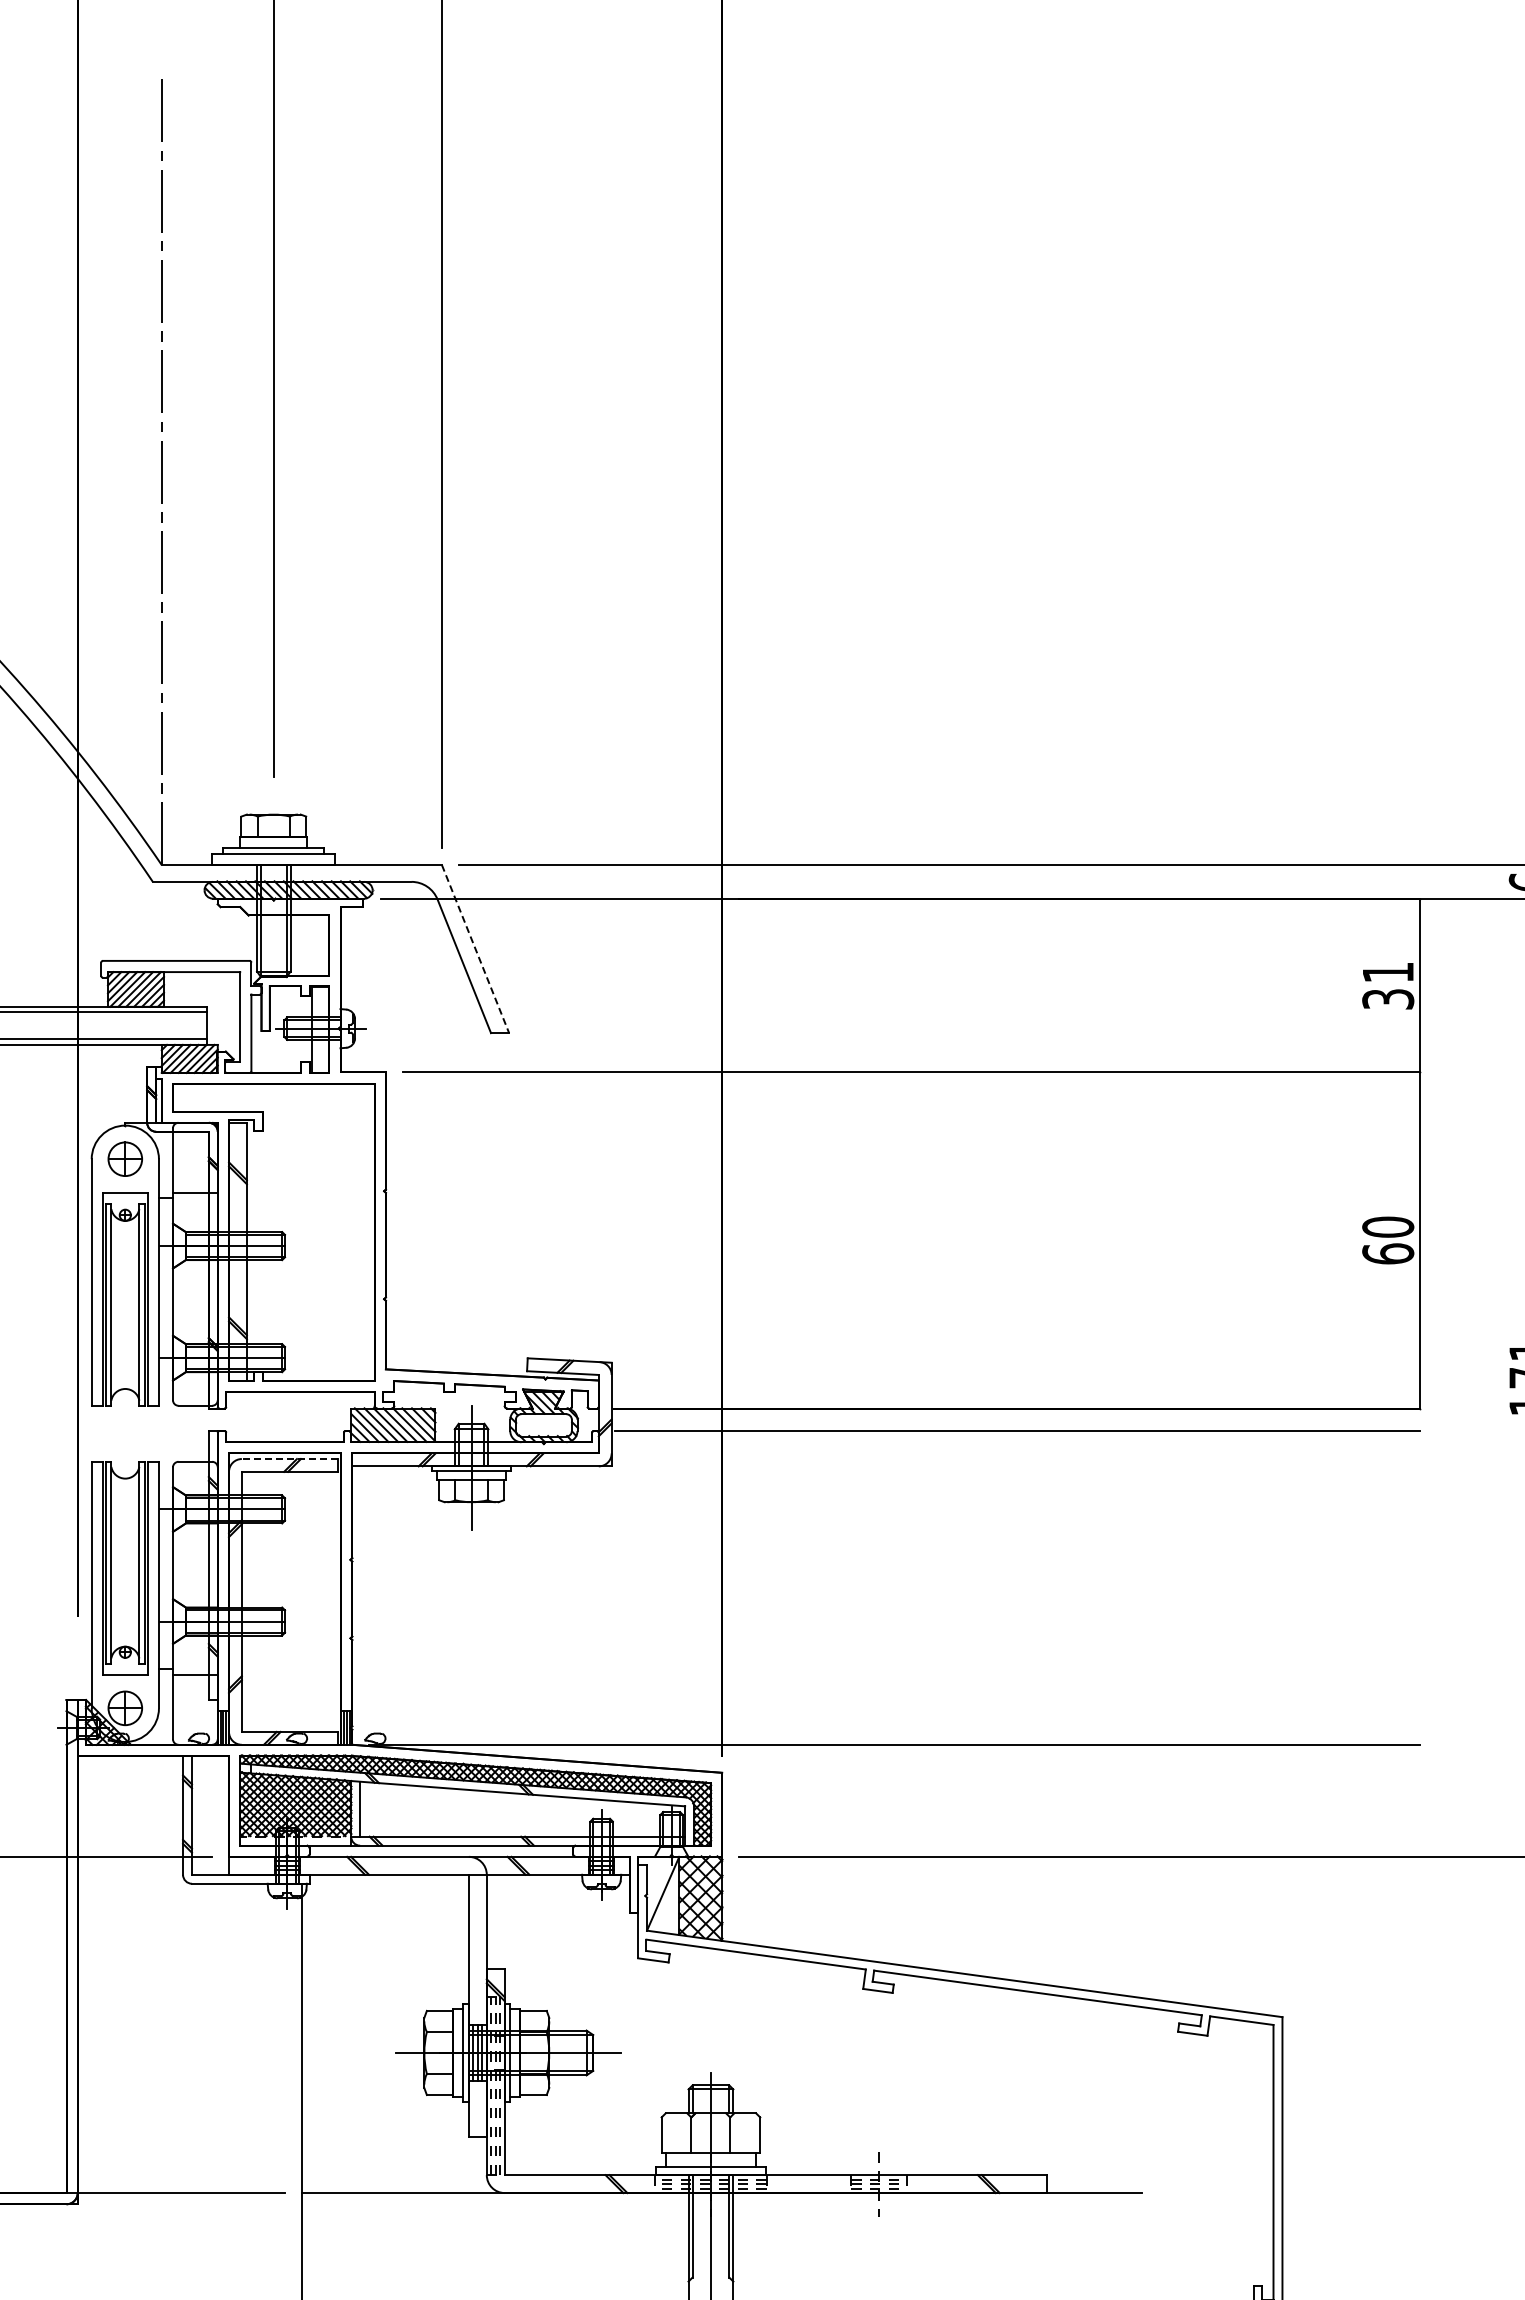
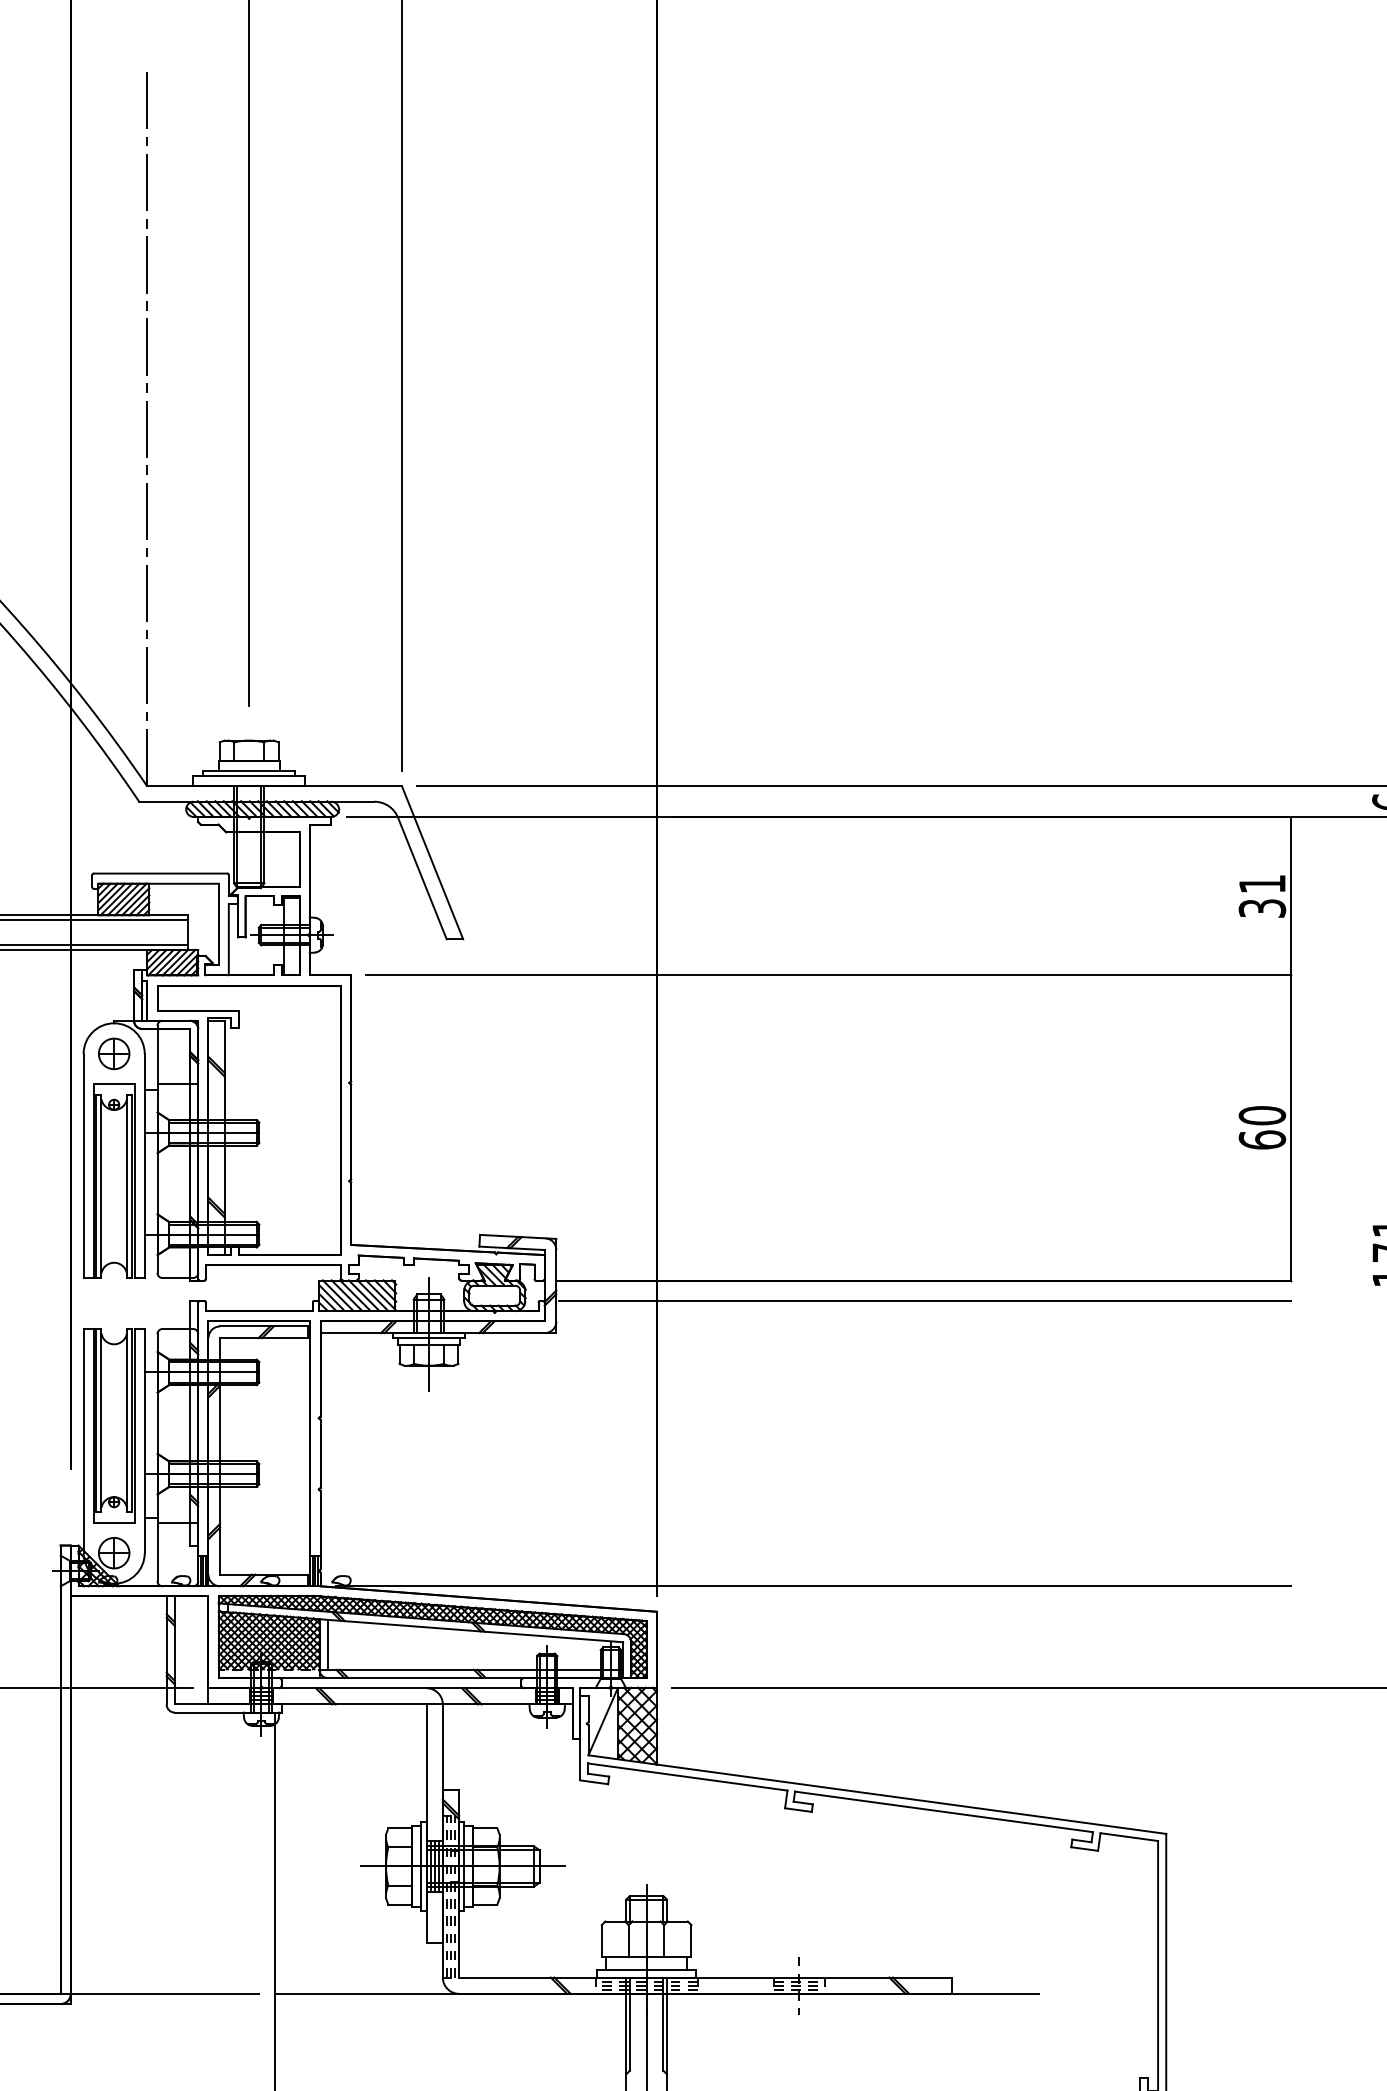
line: (475, 949) -> (432, 863), dashed -> solid
line: (289, 1459) -> (263, 1326), dashed -> solid

